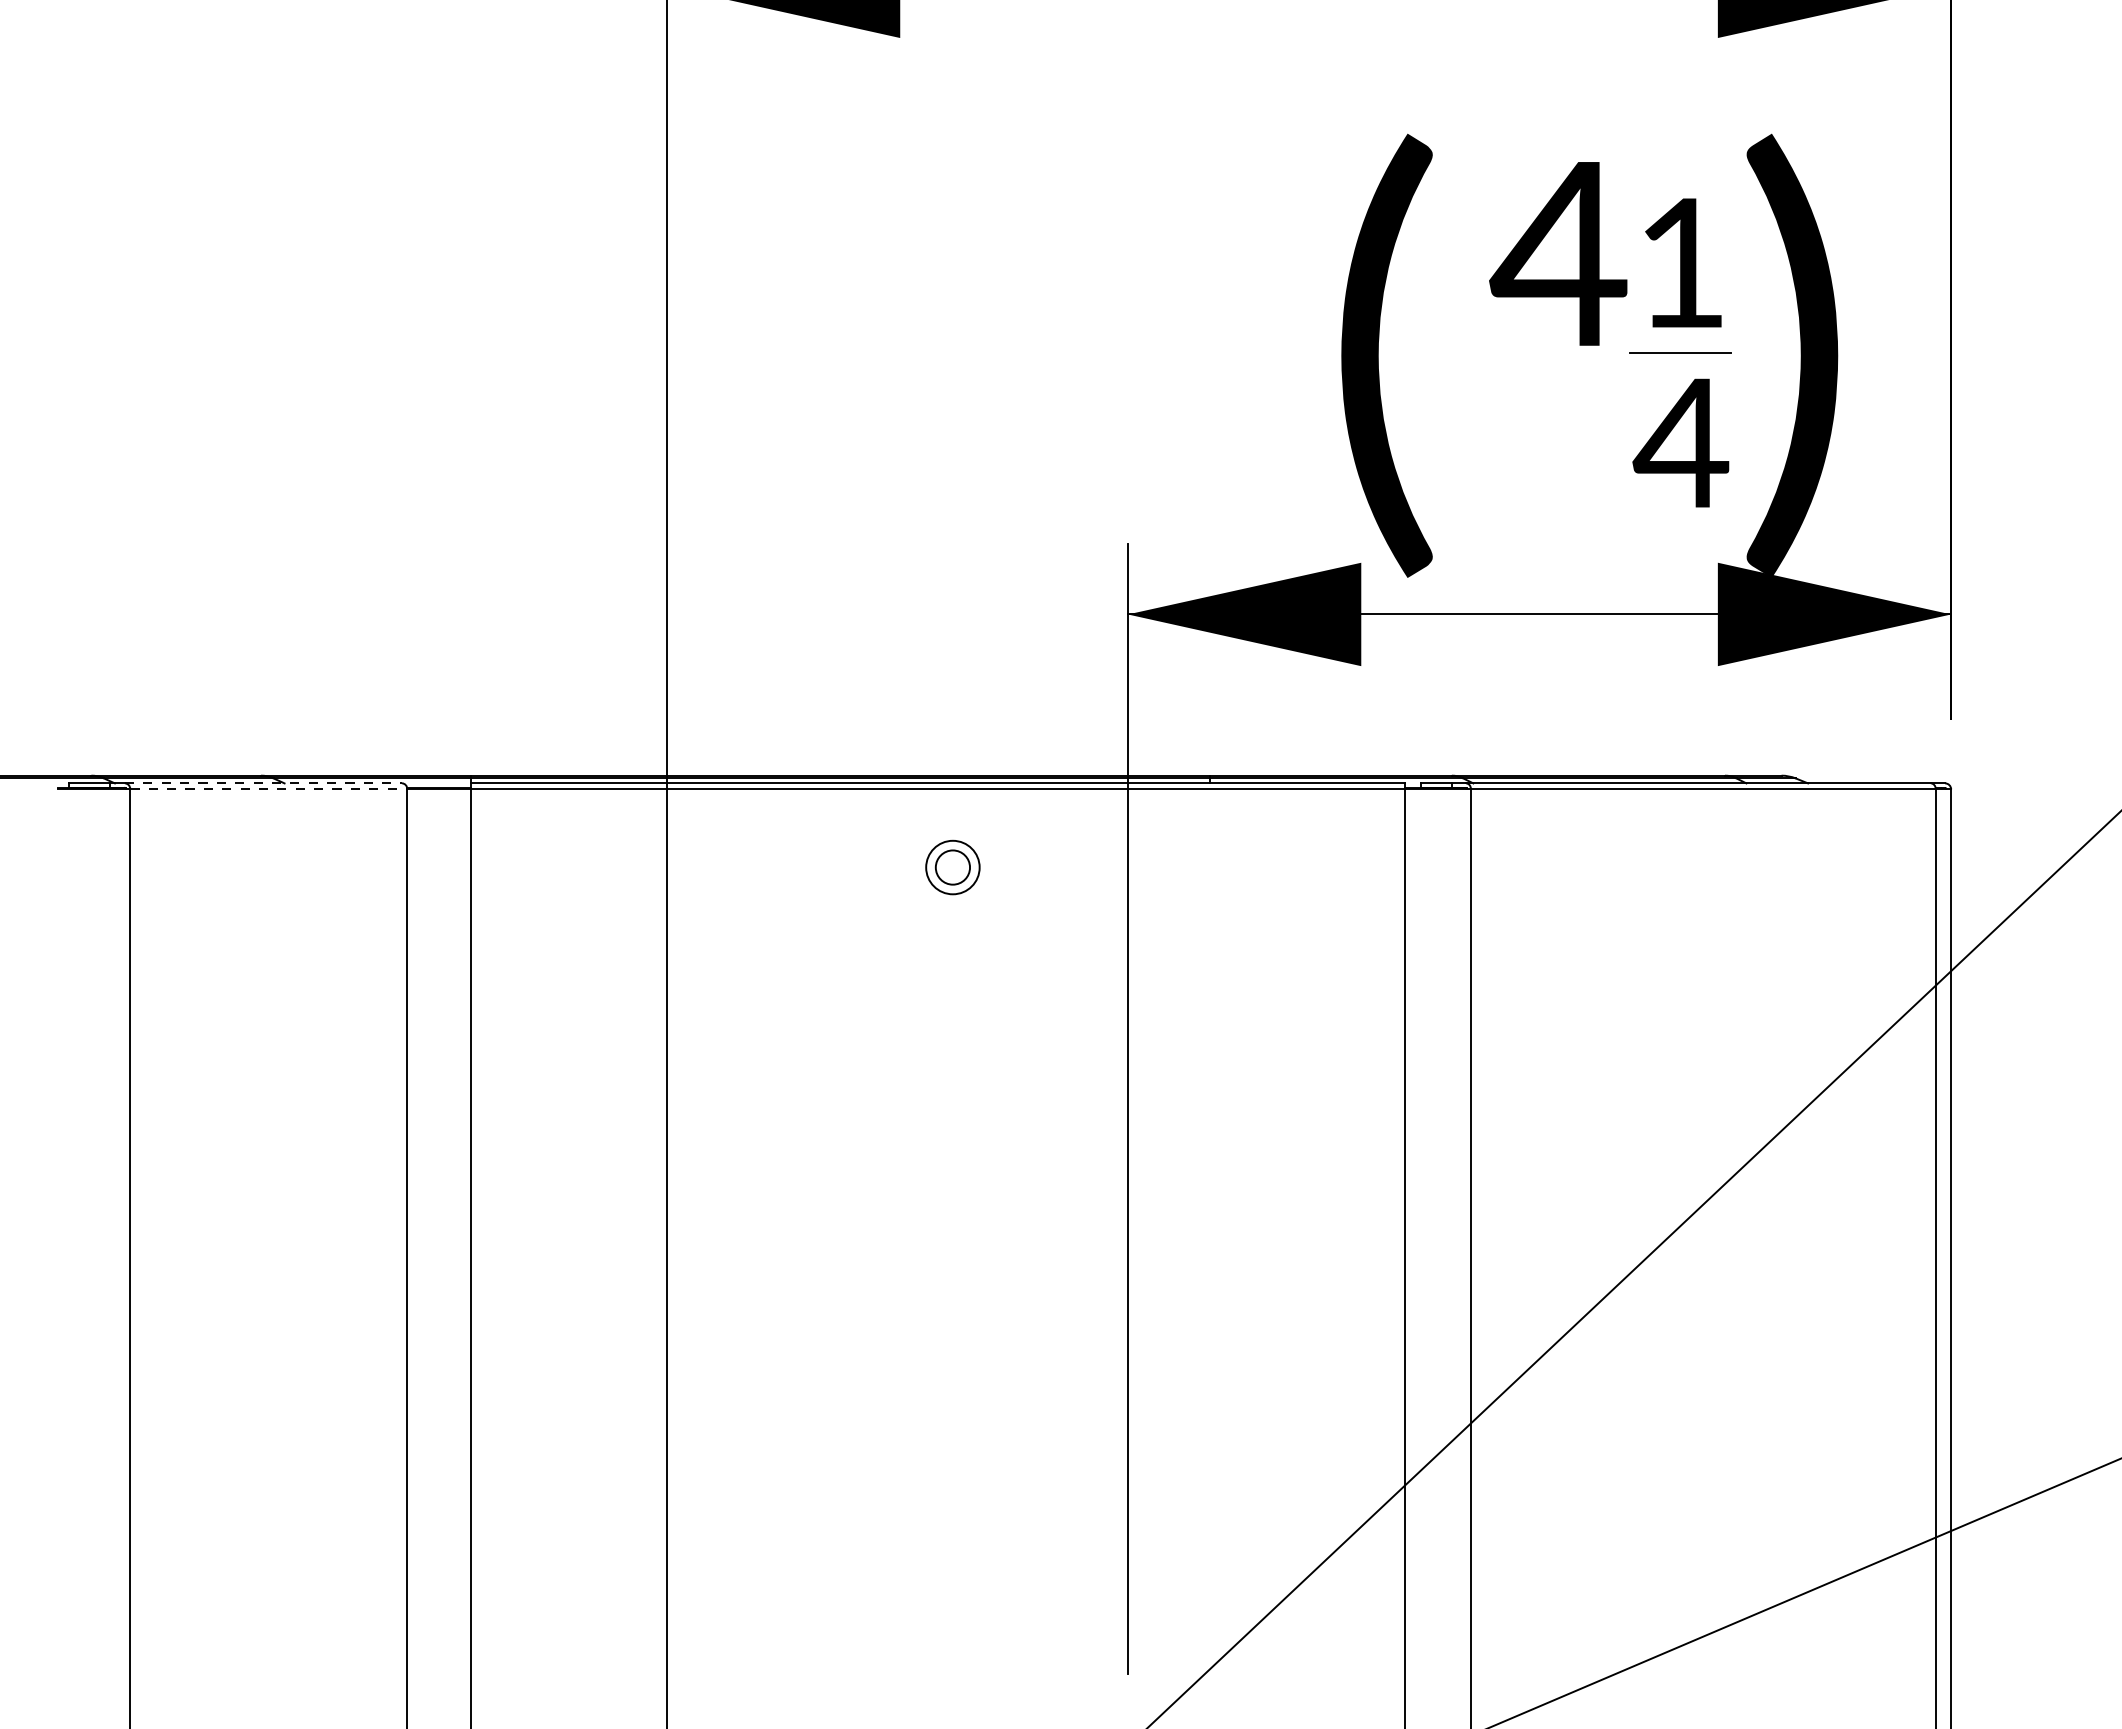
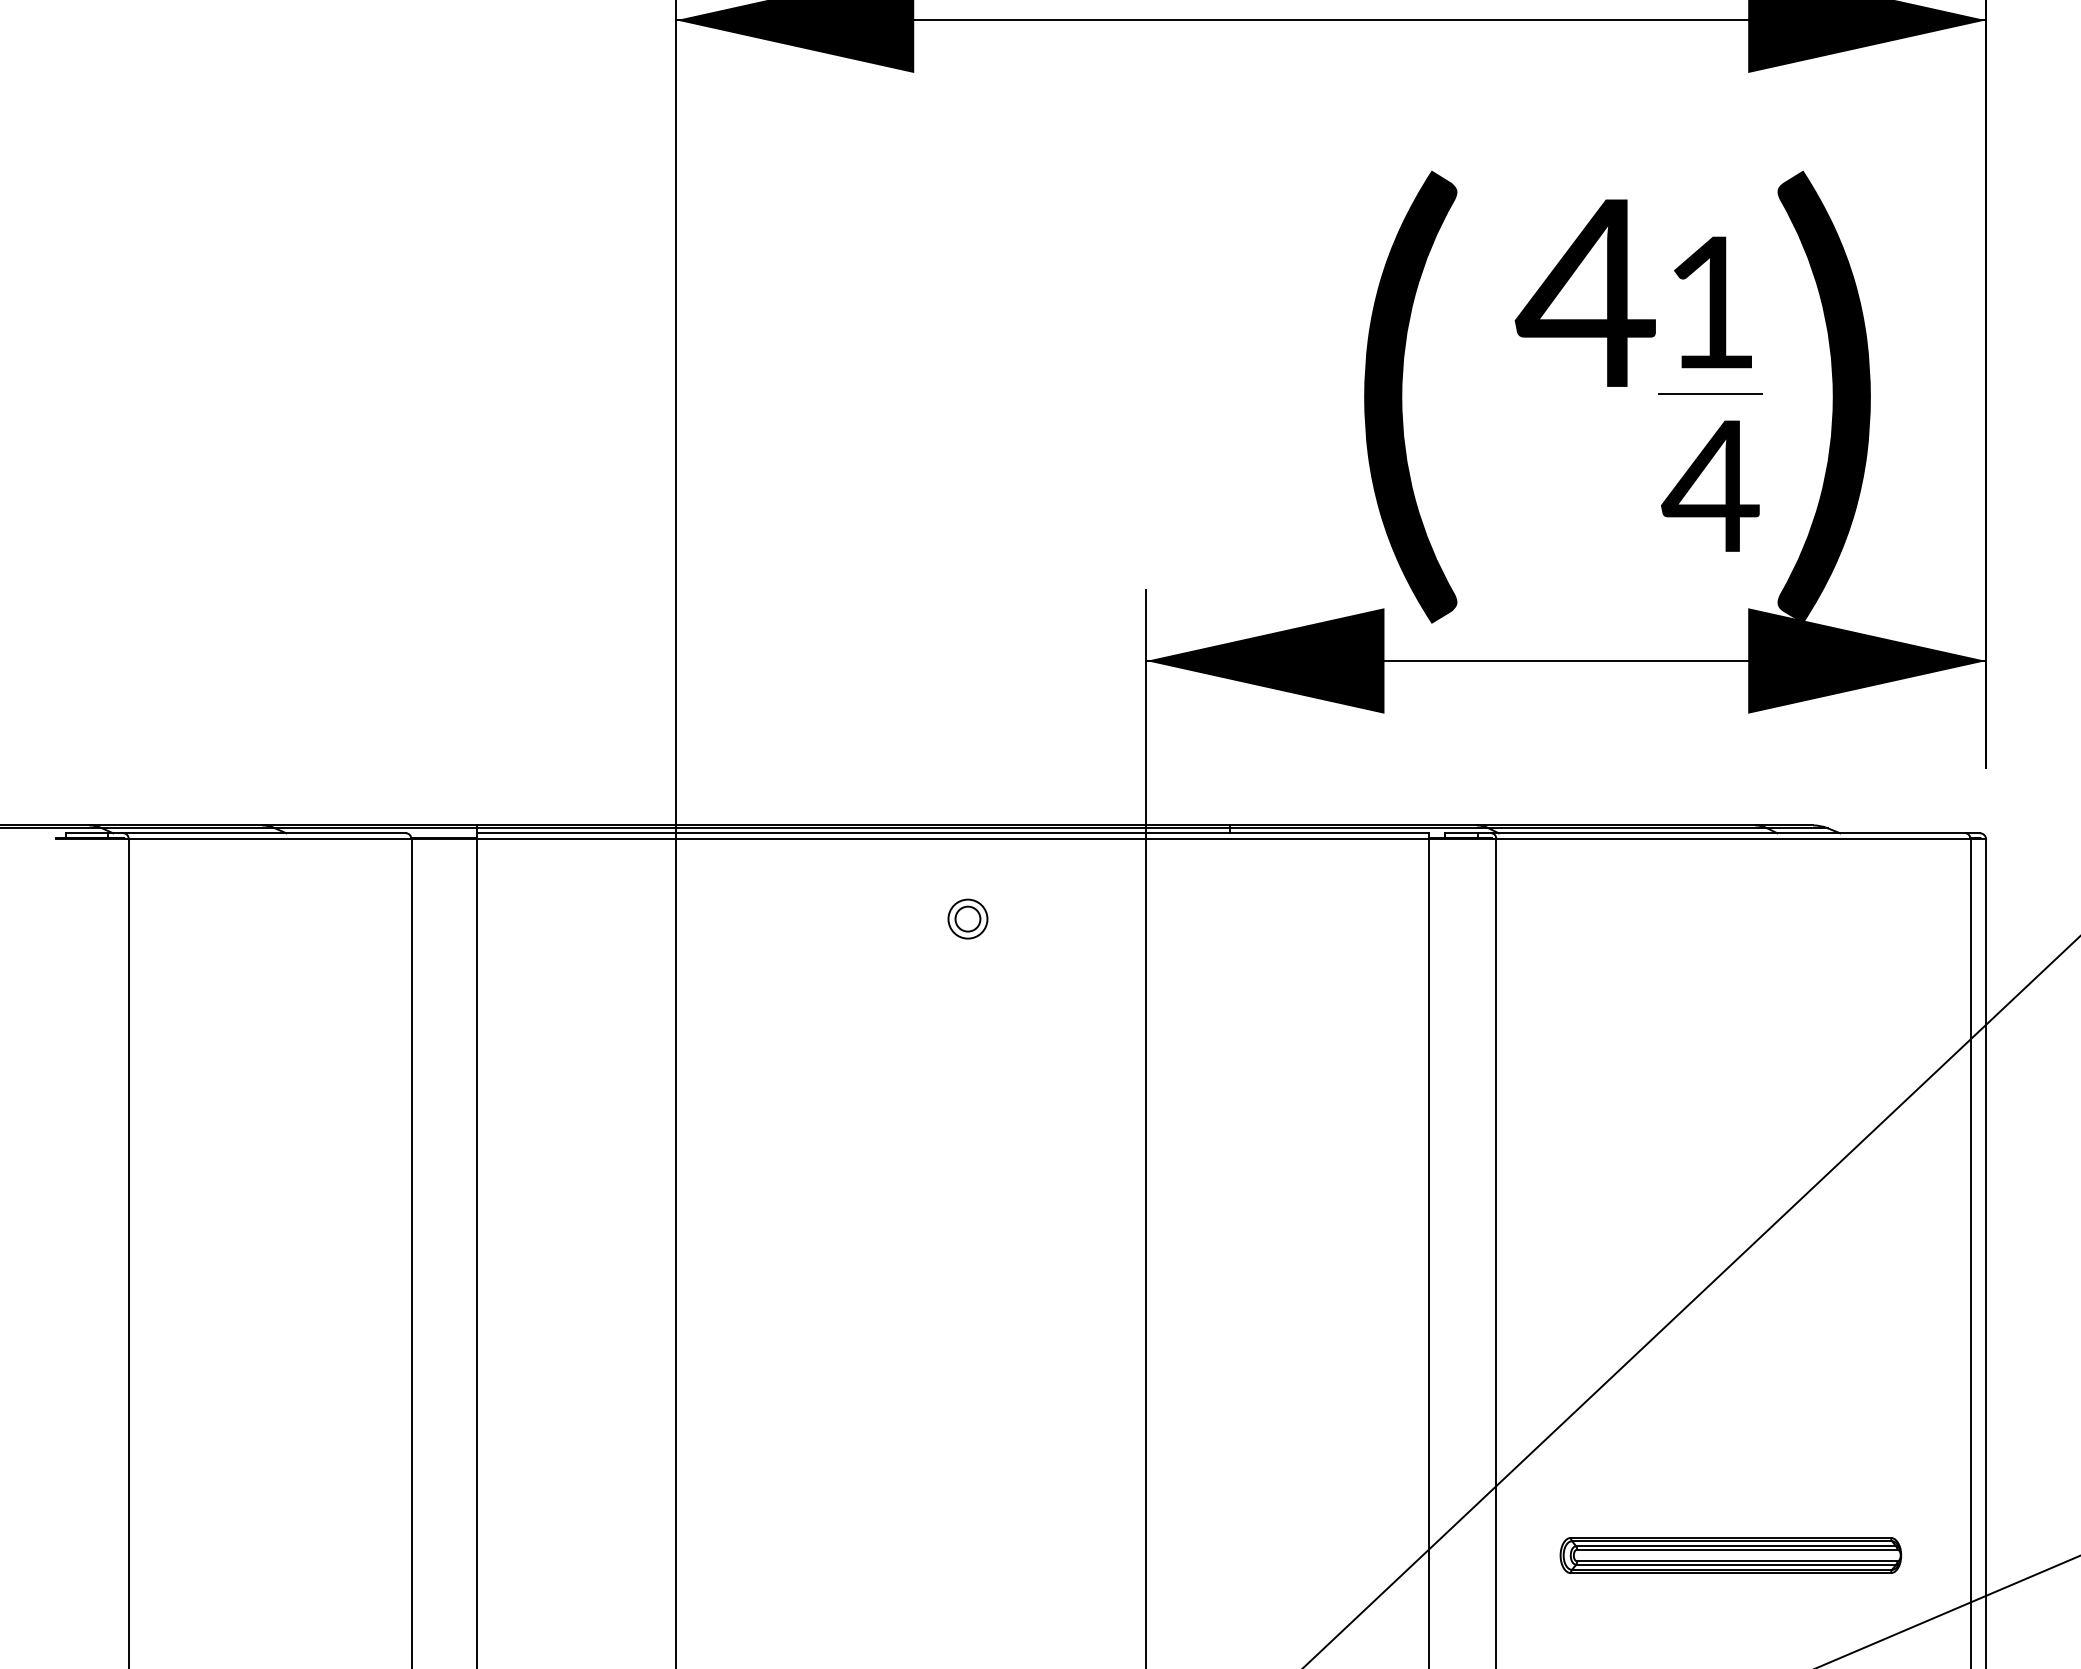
line: (263, 783) -> (264, 833), dashed -> solid
line: (268, 789) -> (269, 839), dashed -> solid
part: (952, 867) -> (967, 919), size x0.71
part: (1700, 1491) -> (1730, 1555), added

